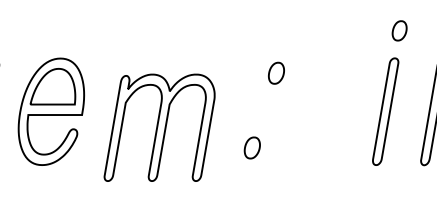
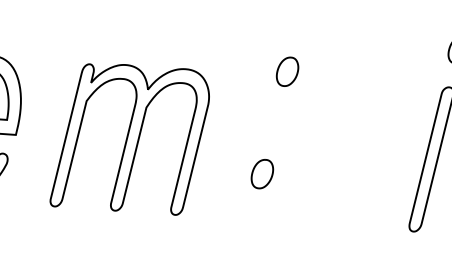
part: (276, 72) -> (287, 70), moved
part: (159, 127) -> (130, 138), moved
part: (251, 147) -> (261, 173), moved

